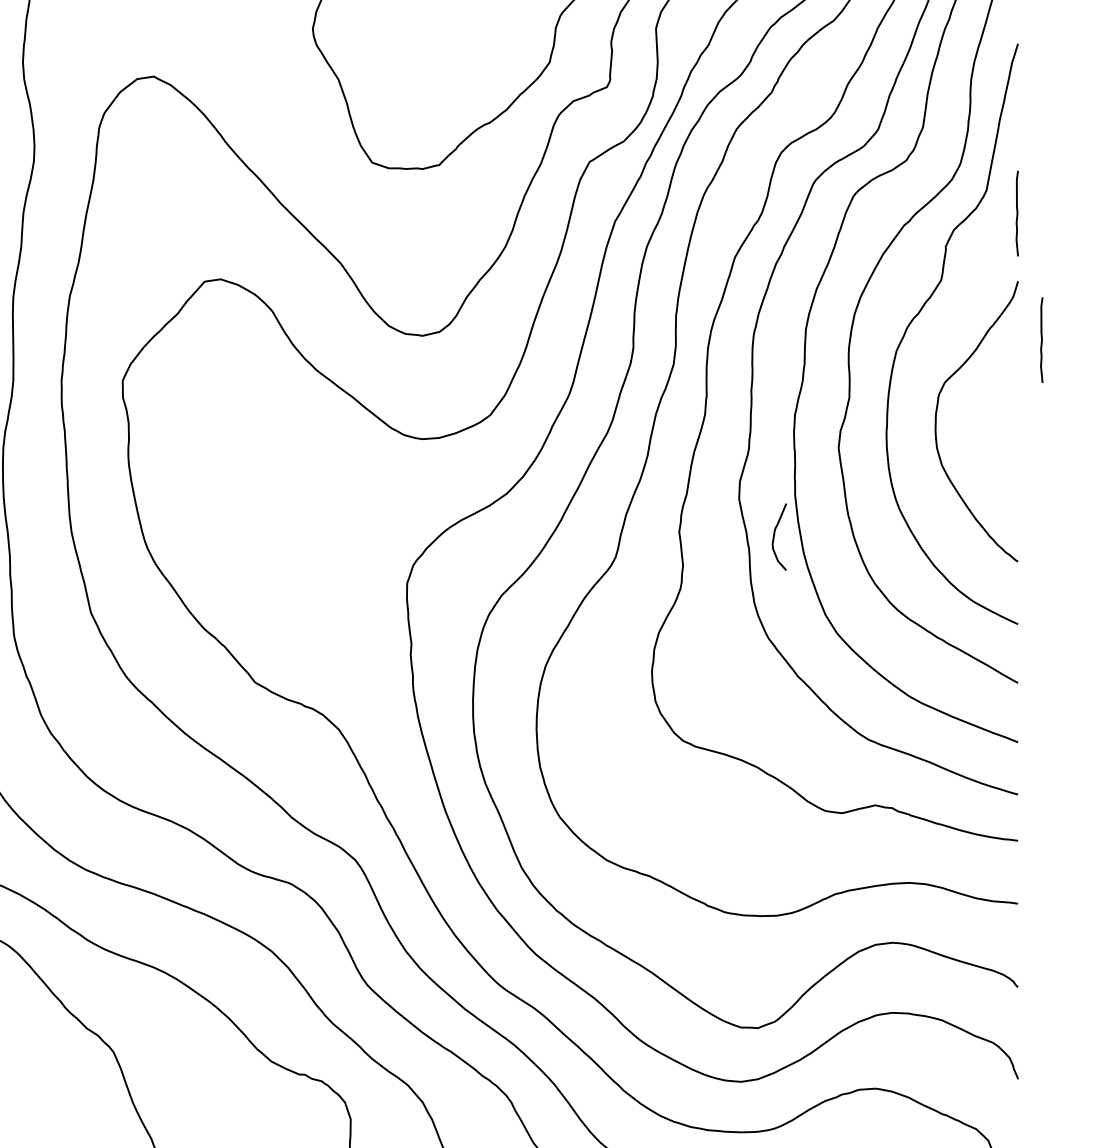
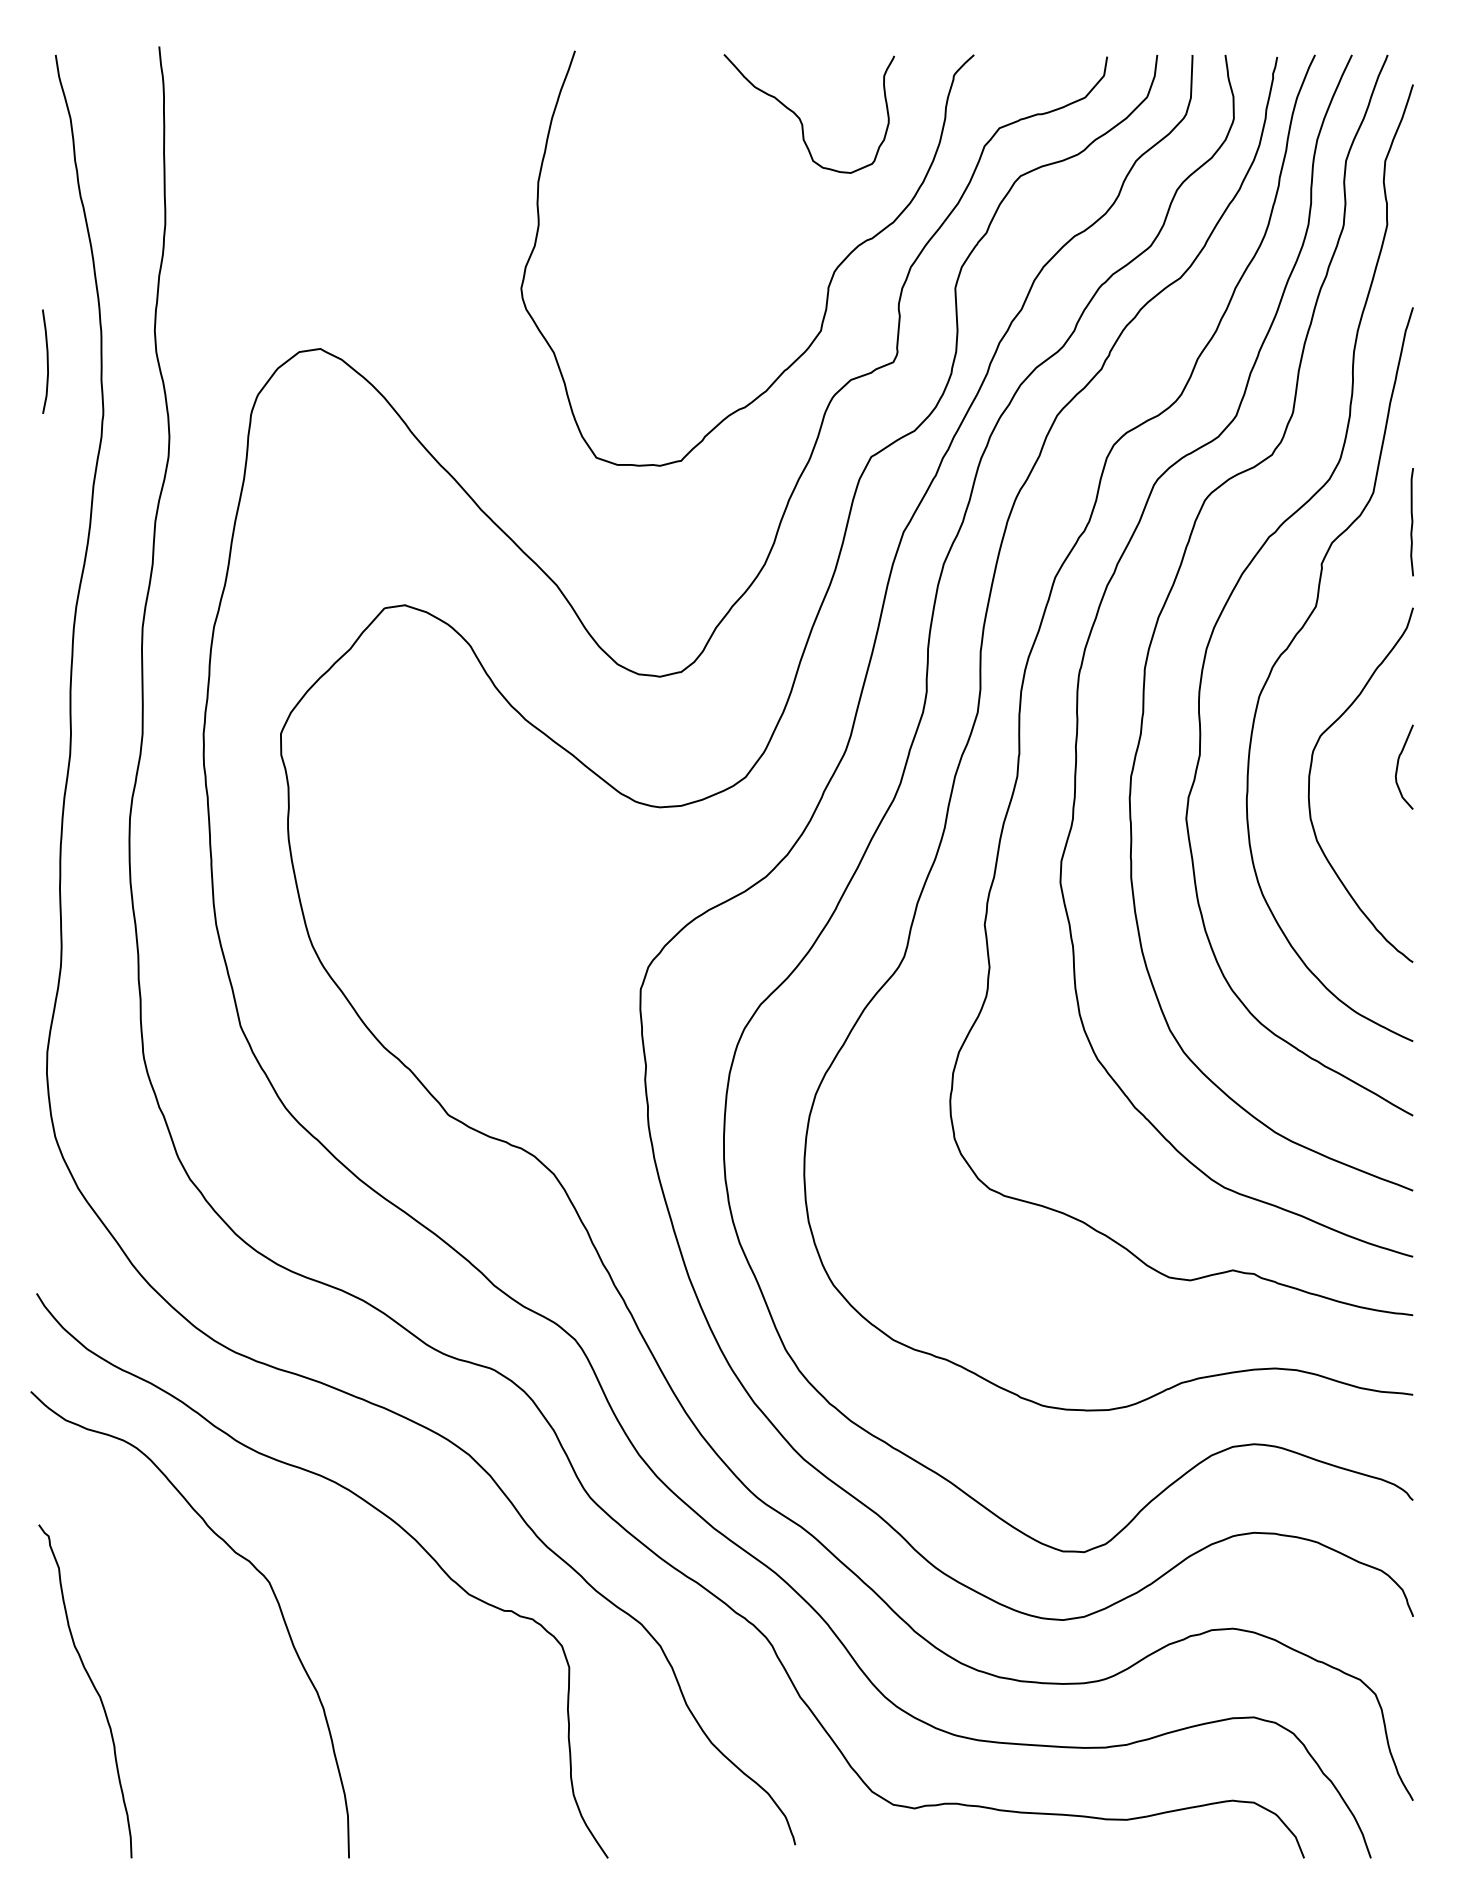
line: (1041, 340) -> (1442, 682), removed
curve: (774, 536) -> (1398, 766), moved

